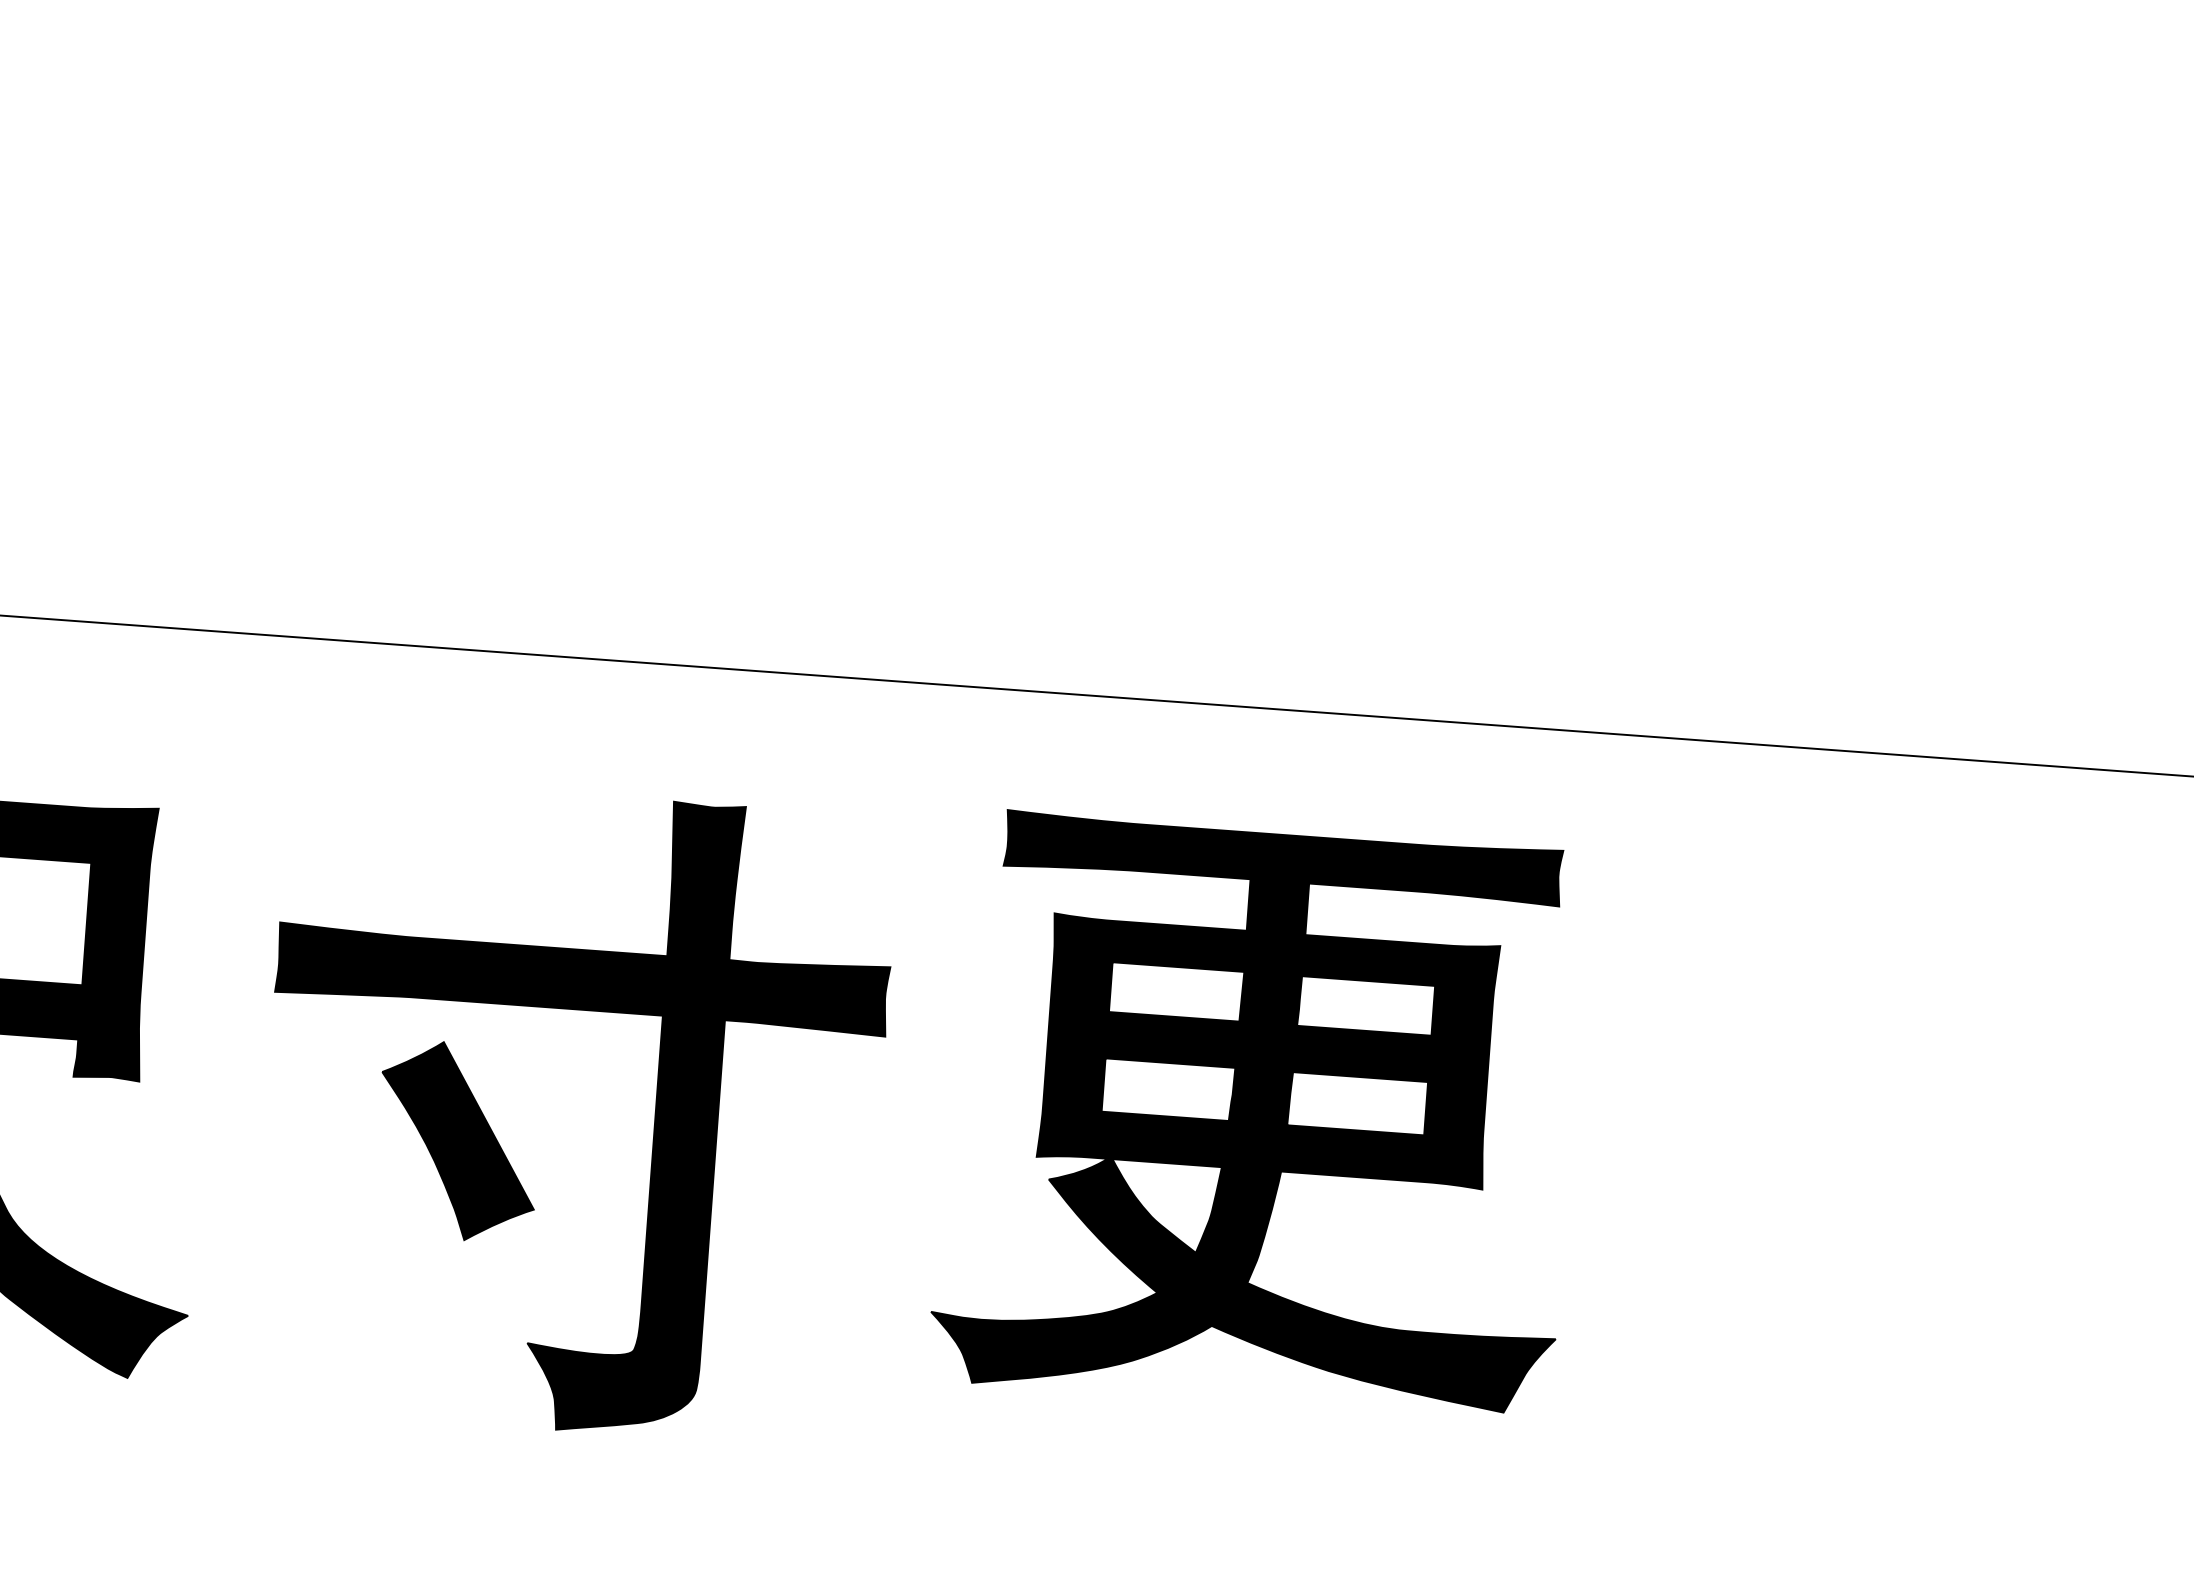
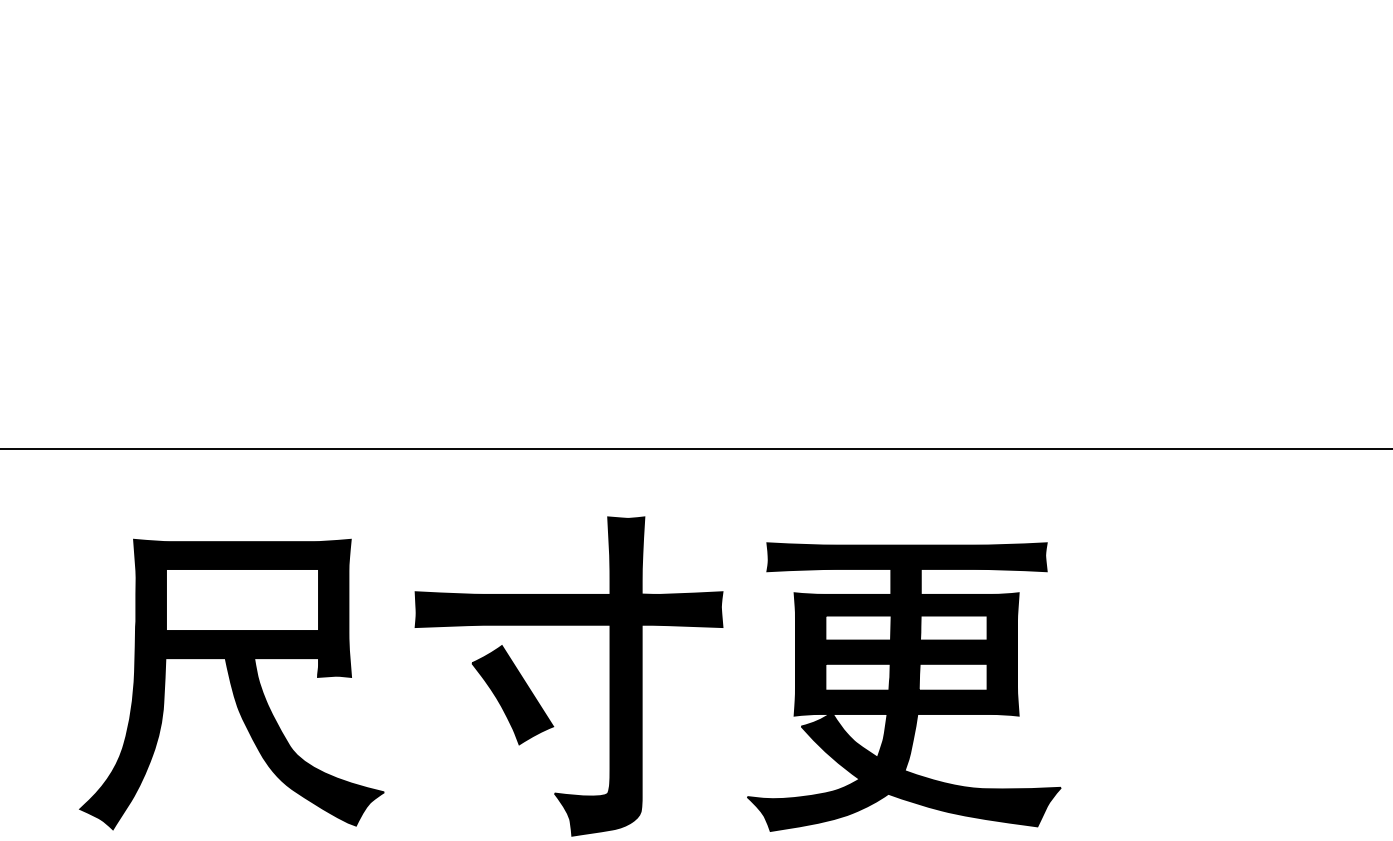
part: (1259, 1114) -> (904, 686), moved

